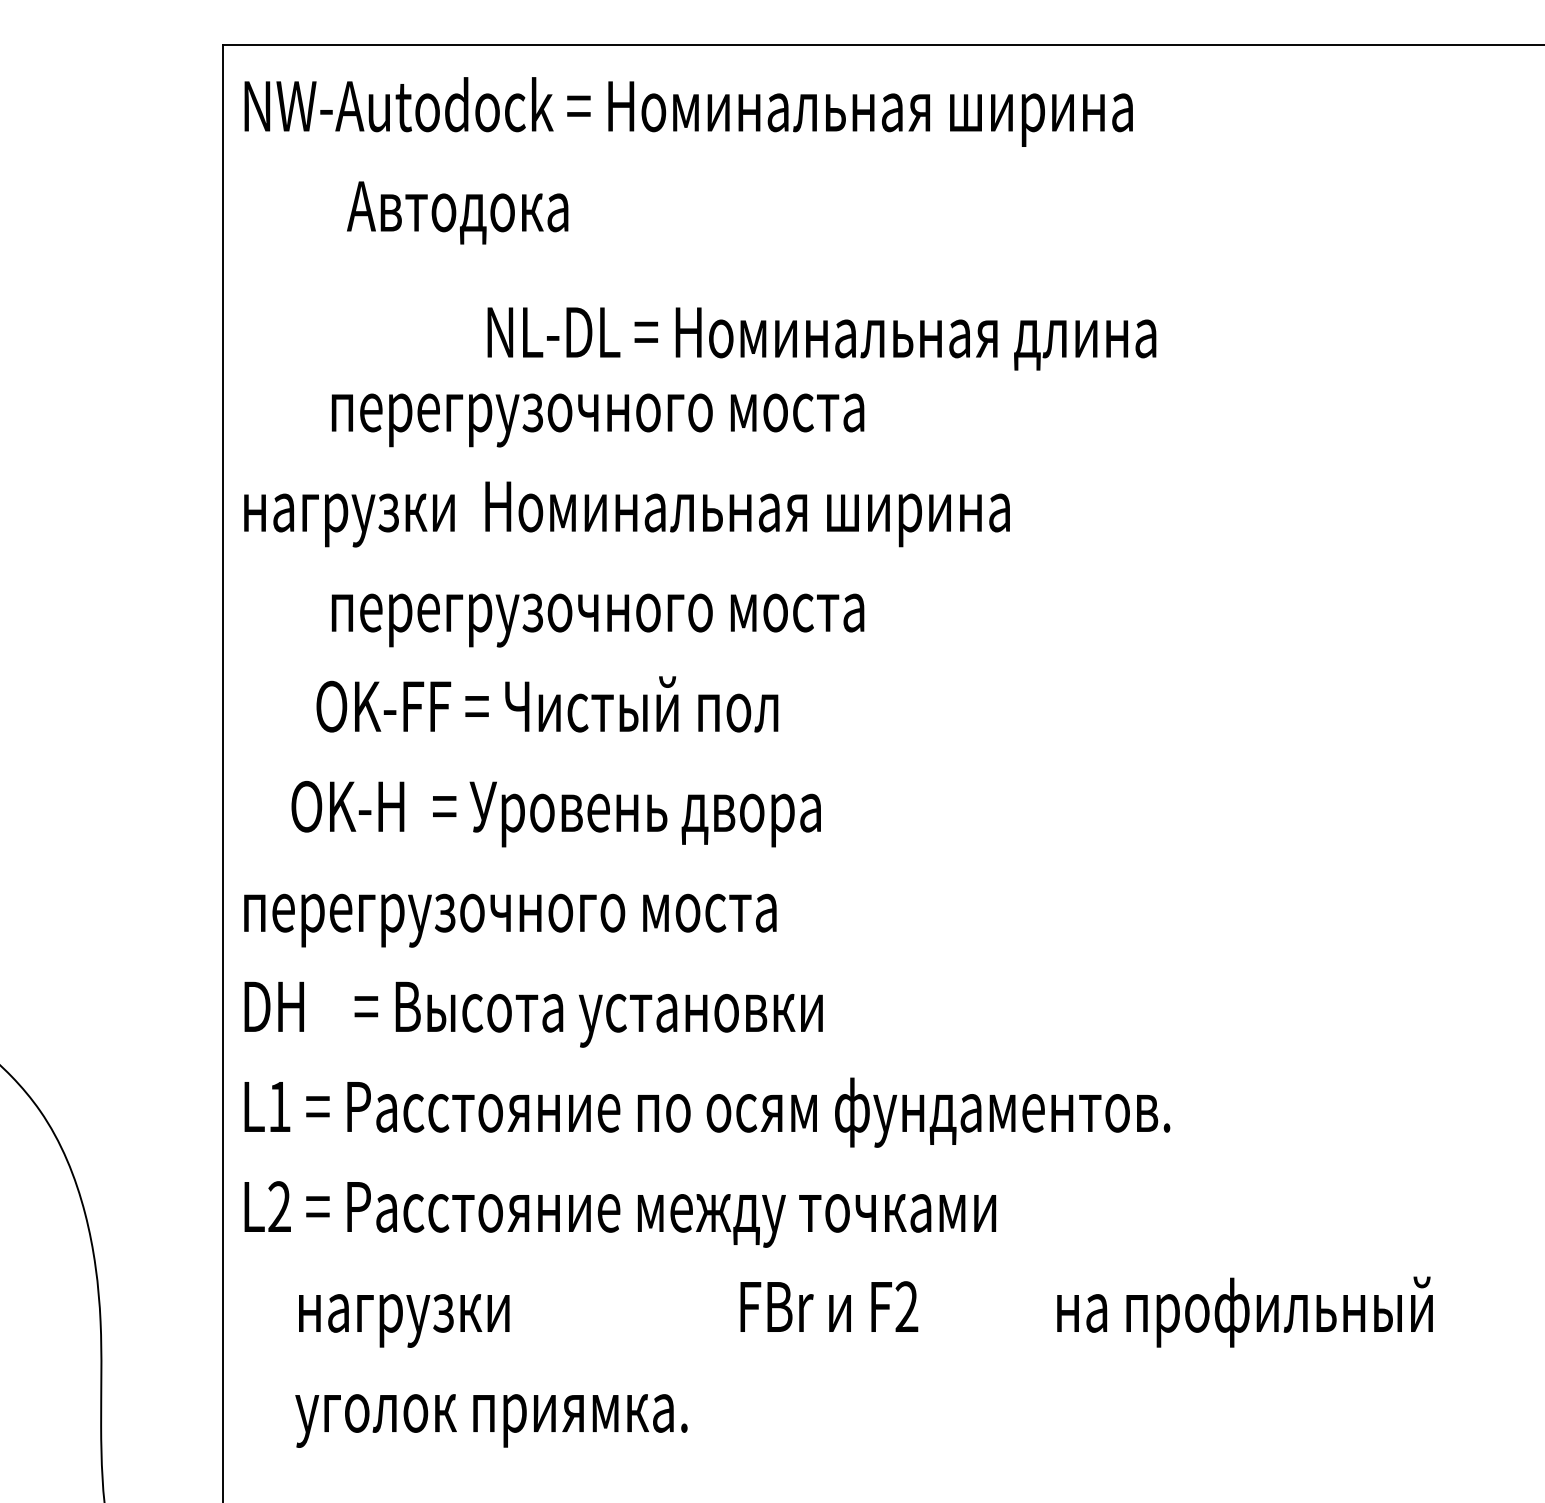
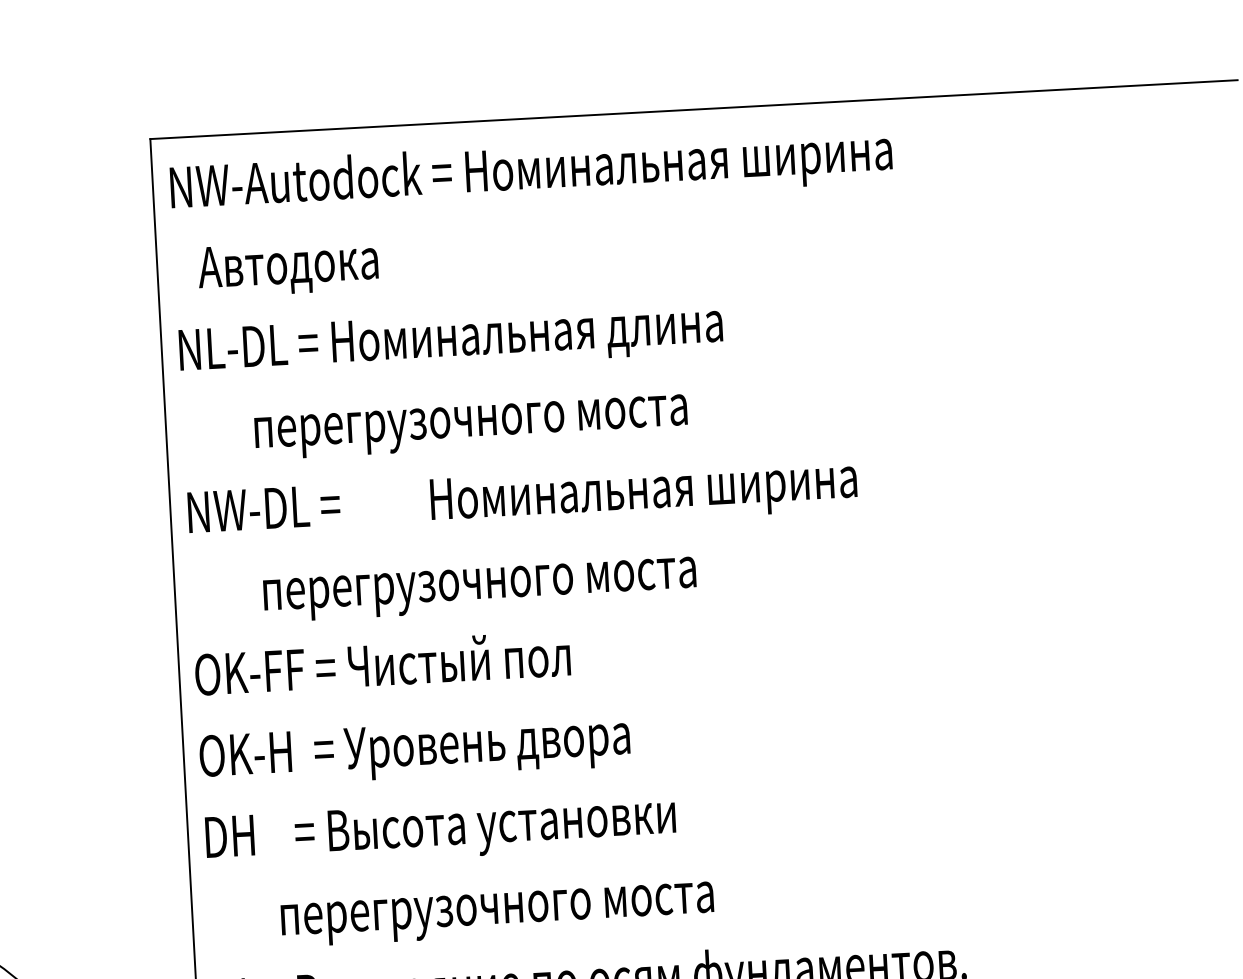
text: (457, 212) -> (288, 268), moved
text: (821, 338) -> (450, 340), moved
text: (349, 514) -> (273, 514), нагрузки -> NW-DL =
text: (747, 514) -> (643, 494), moved
text: (547, 704) -> (382, 663), moved
text: (555, 814) -> (414, 751), moved
text: (533, 914) -> (440, 831), перегрузочного моста -> DH    = Высота установки
text: (554, 1014) -> (462, 911), DH    = Высота установки -> перегрузочного моста

